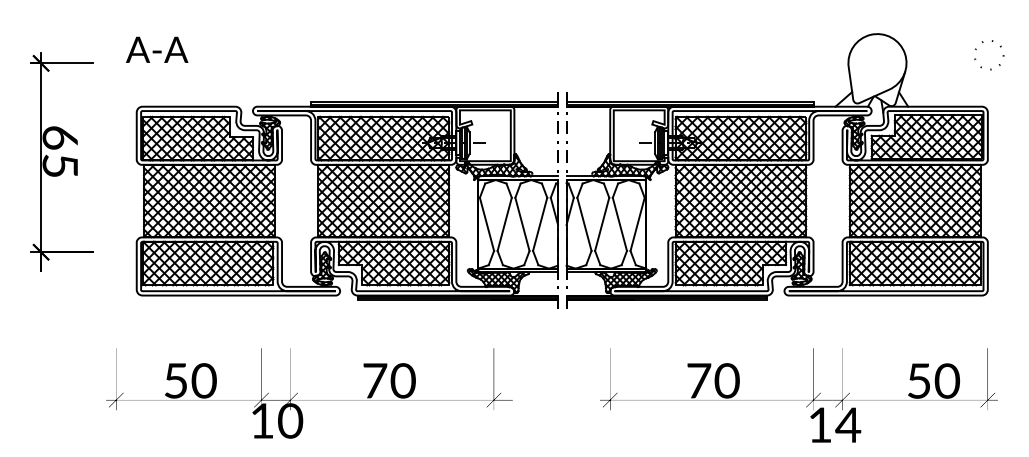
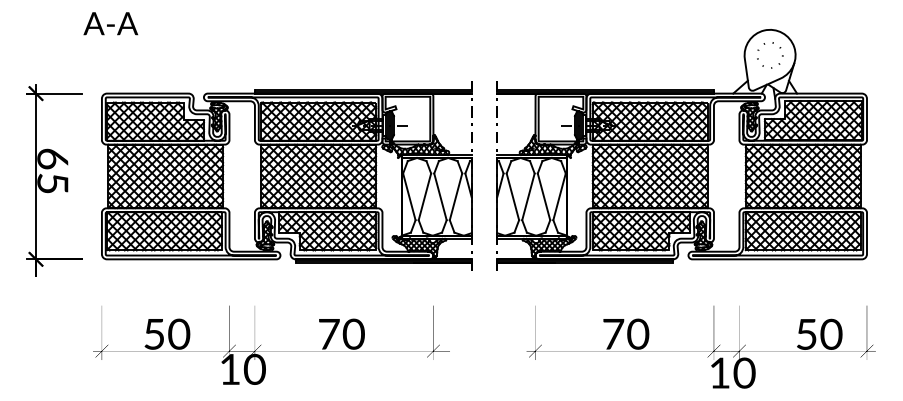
text: (156, 49) -> (110, 23), moved
circle: (989, 55) -> (770, 55), moved
part: (62, 162) -> (54, 180), moved
part: (347, 200) -> (286, 175), moved
text: (847, 424) -> (743, 372), 14 -> 10

